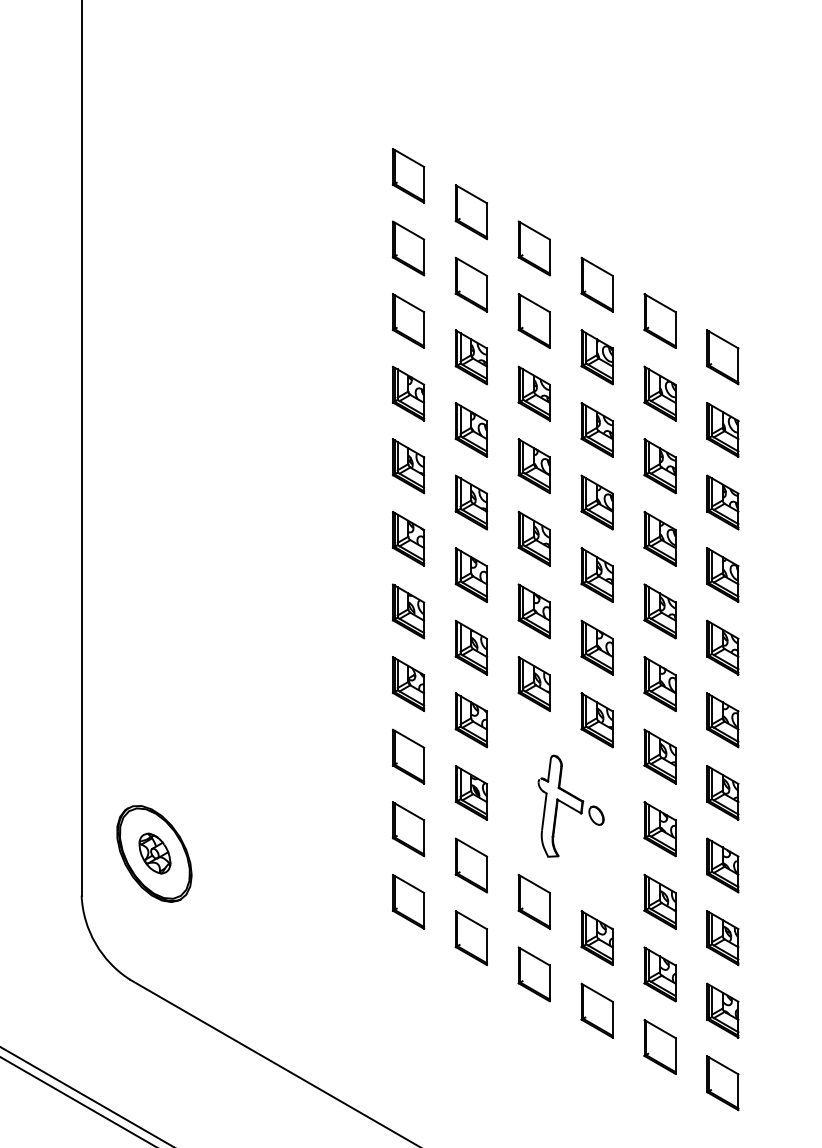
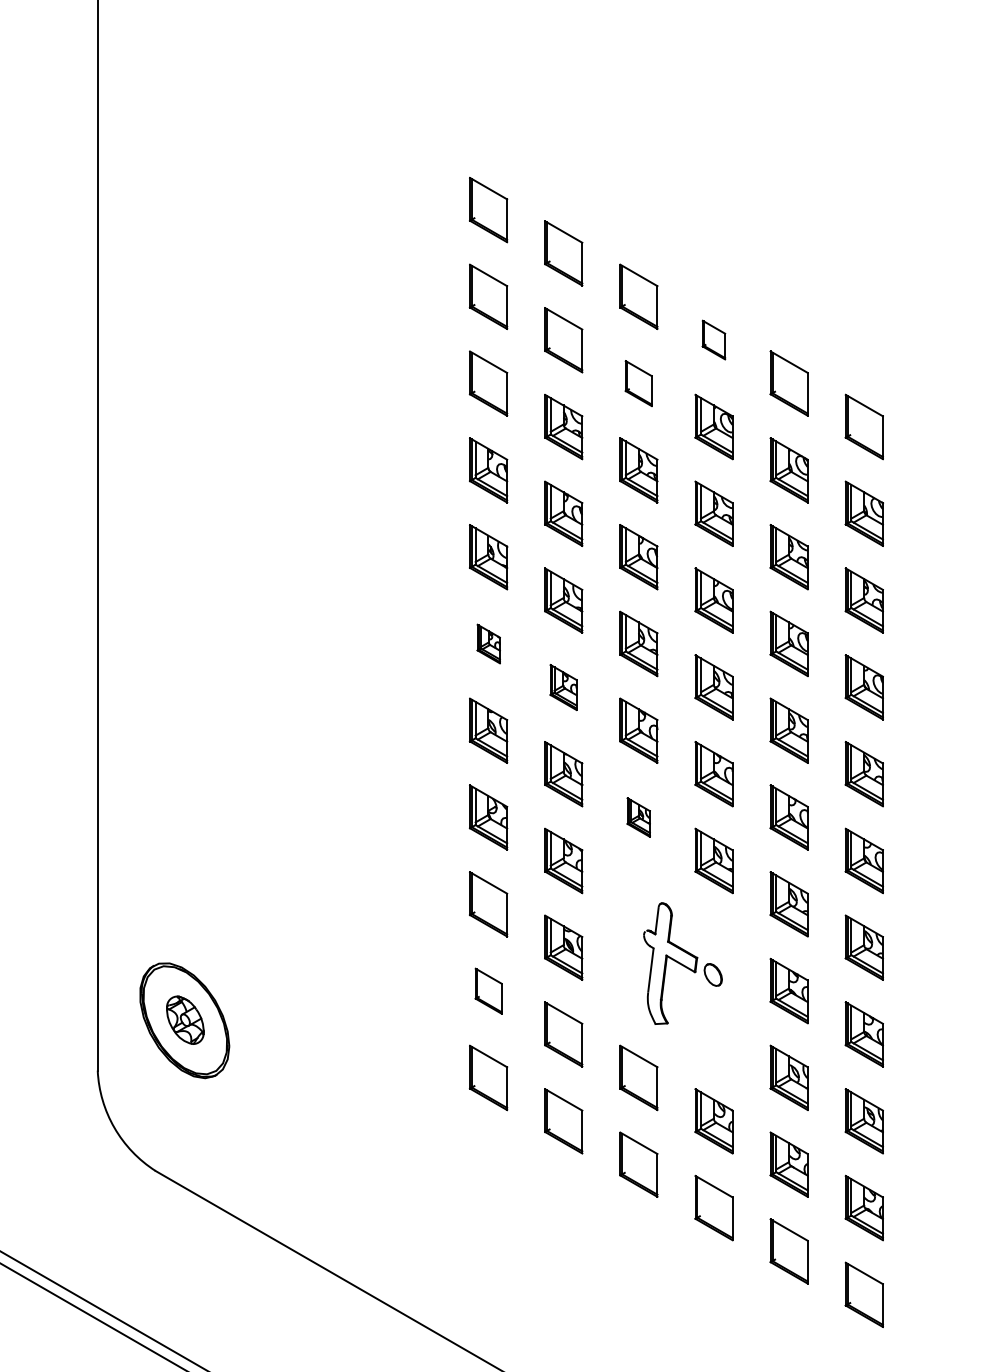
part: (596, 284) -> (713, 339), size x0.6
part: (533, 320) -> (637, 382), size x0.7
part: (408, 538) -> (488, 643), size x0.6
part: (470, 575) -> (562, 687), size x0.7
part: (533, 683) -> (637, 816), size x0.6
part: (408, 829) -> (488, 991), size x0.7

